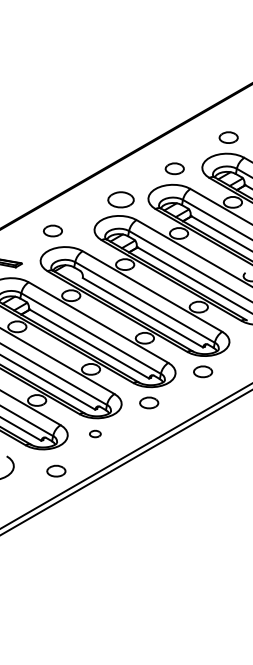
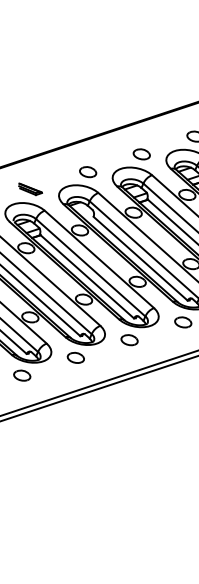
part: (120, 199) -> (141, 153), size x0.71
part: (52, 230) -> (87, 171), moved
part: (95, 433) -> (76, 357), size x1.67
part: (56, 470) -> (22, 375), moved

